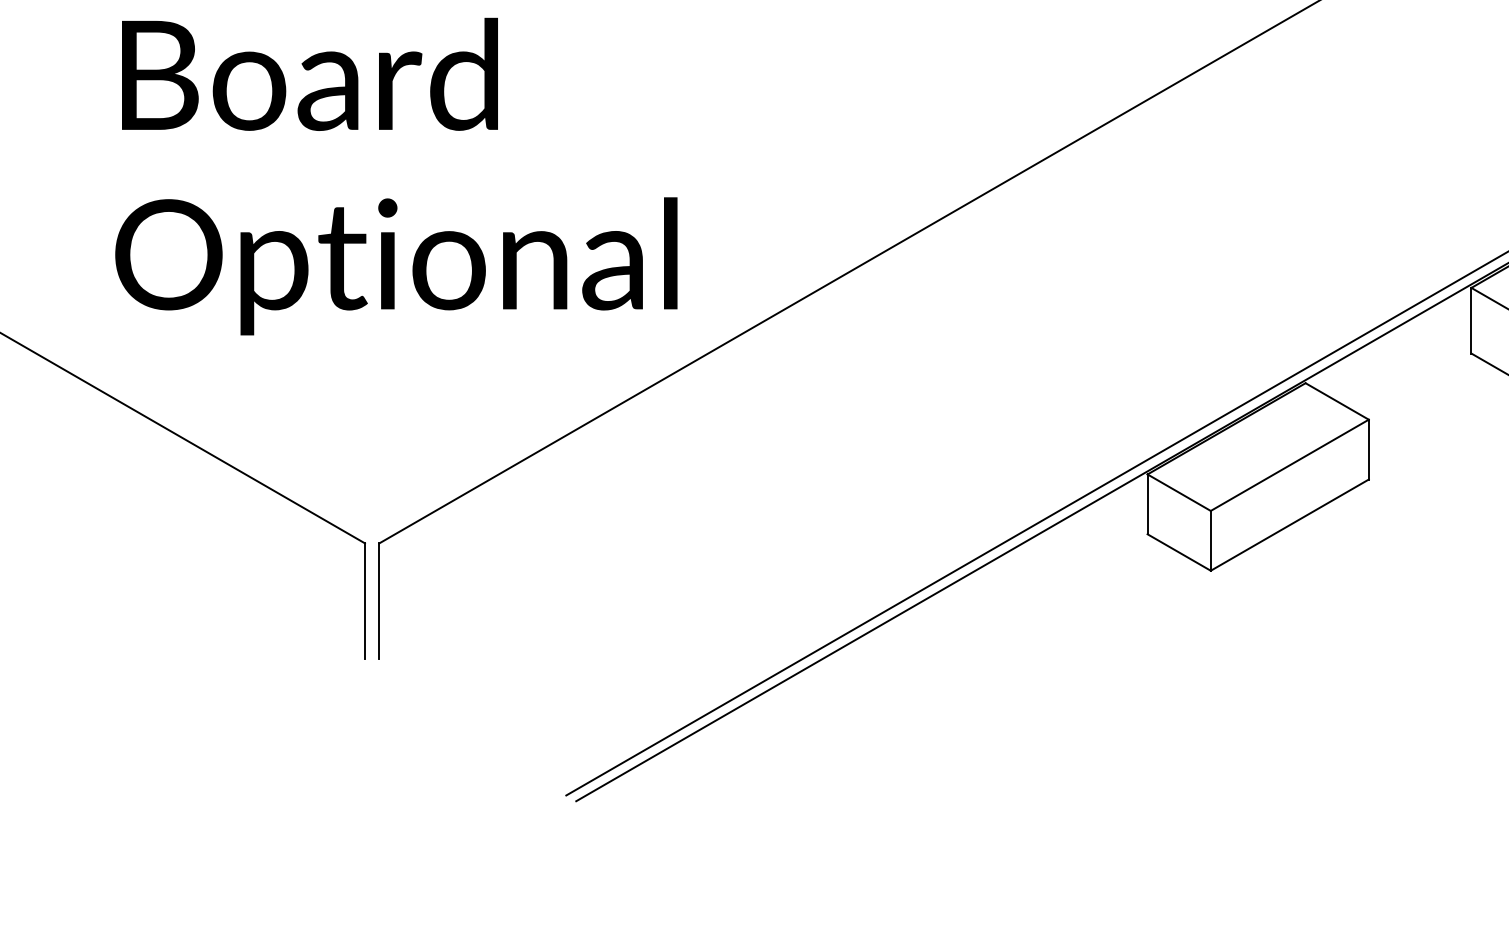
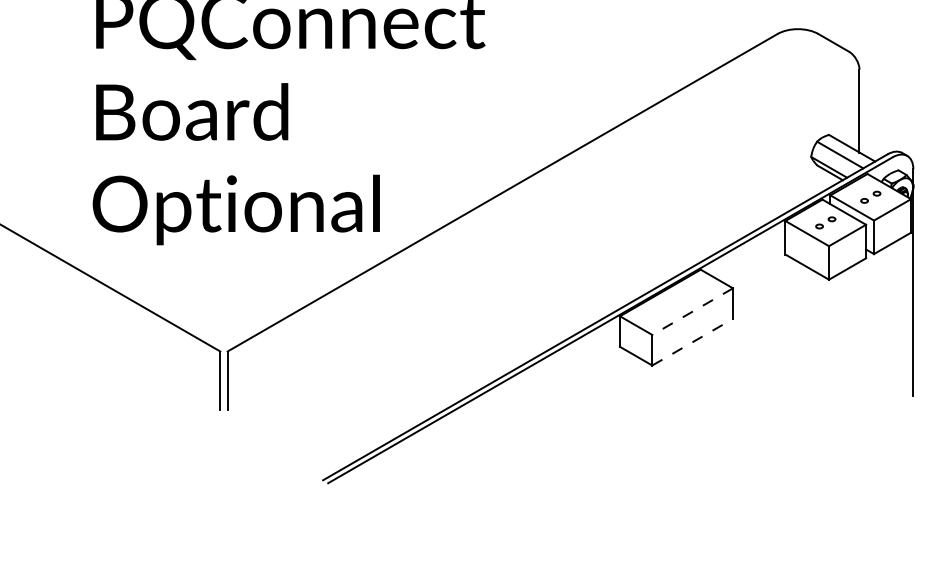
line: (1289, 465) -> (692, 311), solid -> dashed
line: (1289, 525) -> (692, 342), solid -> dashed

